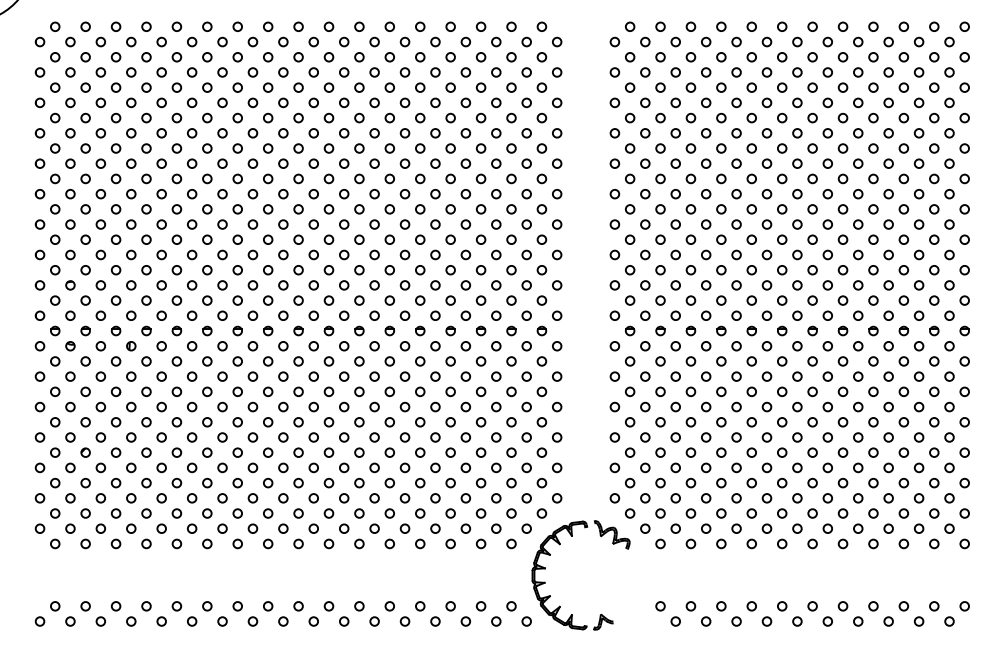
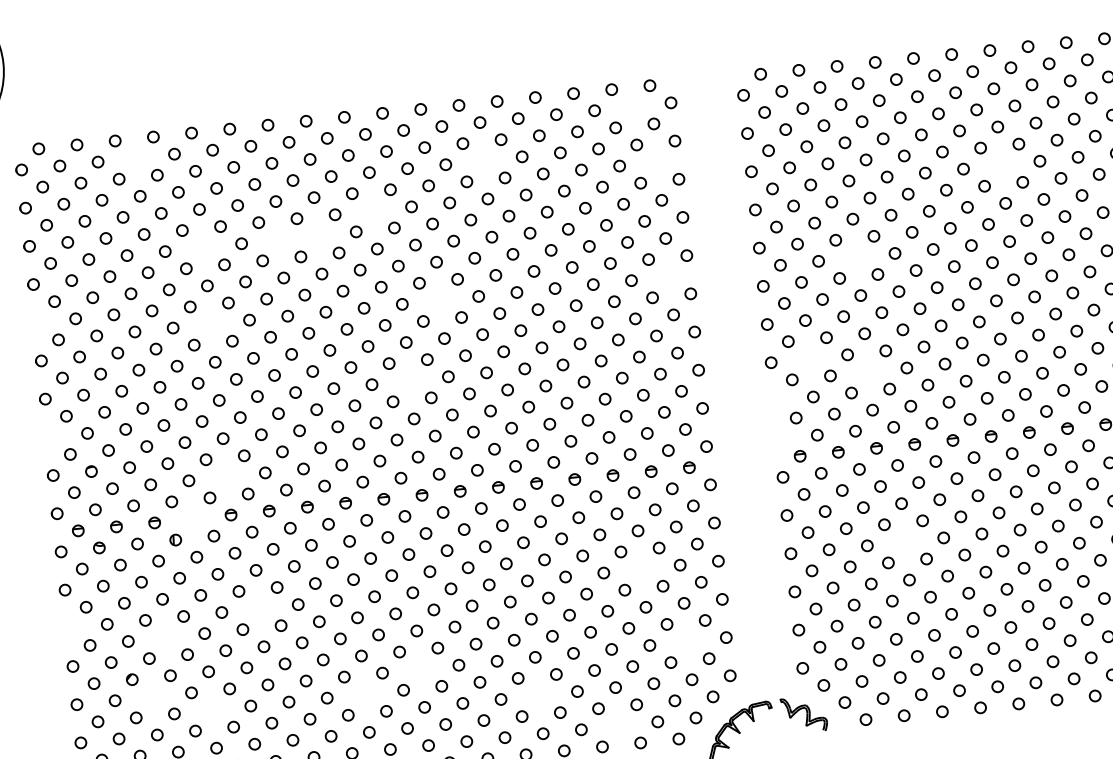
circle: (131, 41) -> (136, 157), removed
circle: (526, 41) -> (632, 106), removed
circle: (404, 72) -> (483, 160), removed
circle: (541, 87) -> (657, 161), removed
circle: (313, 102) -> (372, 210), removed
circle: (176, 117) -> (202, 246), removed
circle: (237, 117) -> (279, 239), removed
circle: (268, 117) -> (318, 235), removed
circle: (812, 117) -> (1001, 164), removed
part: (39, 163) -> (36, 322), removed
circle: (176, 178) -> (210, 323), removed
circle: (359, 178) -> (440, 299), removed
circle: (541, 178) -> (669, 276), removed
circle: (690, 178) -> (856, 256), removed
circle: (328, 239) -> (409, 380), removed
part: (39, 254) -> (48, 436), removed
circle: (645, 254) -> (809, 358), removed
circle: (690, 270) -> (868, 372), removed
circle: (614, 285) -> (774, 401), removed
circle: (176, 300) -> (226, 476), removed
circle: (614, 315) -> (778, 438), removed
part: (146, 330) -> (192, 518), removed
circle: (39, 406) -> (68, 627), removed
circle: (192, 406) -> (260, 607), removed
circle: (496, 406) -> (642, 568), removed
circle: (706, 406) -> (905, 541), removed
circle: (115, 422) -> (165, 637), removed
circle: (100, 467) -> (152, 696), removed
circle: (313, 467) -> (420, 668), removed
circle: (526, 467) -> (687, 641), removed
circle: (146, 482) -> (212, 709), removed
circle: (268, 482) -> (365, 693), removed
circle: (404, 498) -> (538, 695), removed
circle: (465, 528) -> (619, 725), removed

